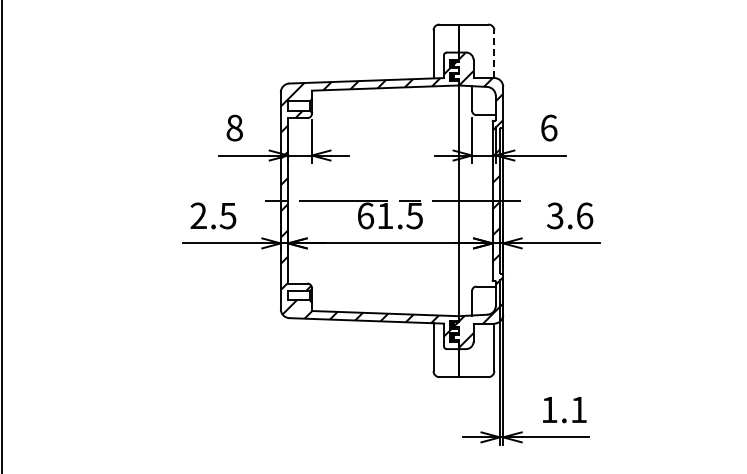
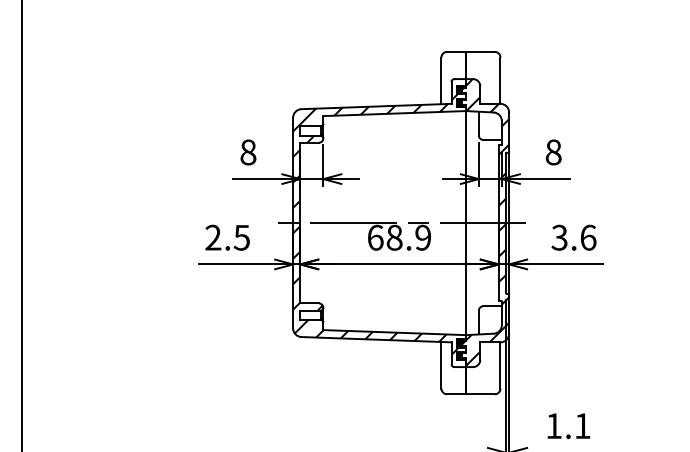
line: (494, 54) -> (500, 80), dashed -> solid
text: (549, 127) -> (554, 151), 6 -> 8
text: (399, 215) -> (408, 237), 61.5 -> 68.9

